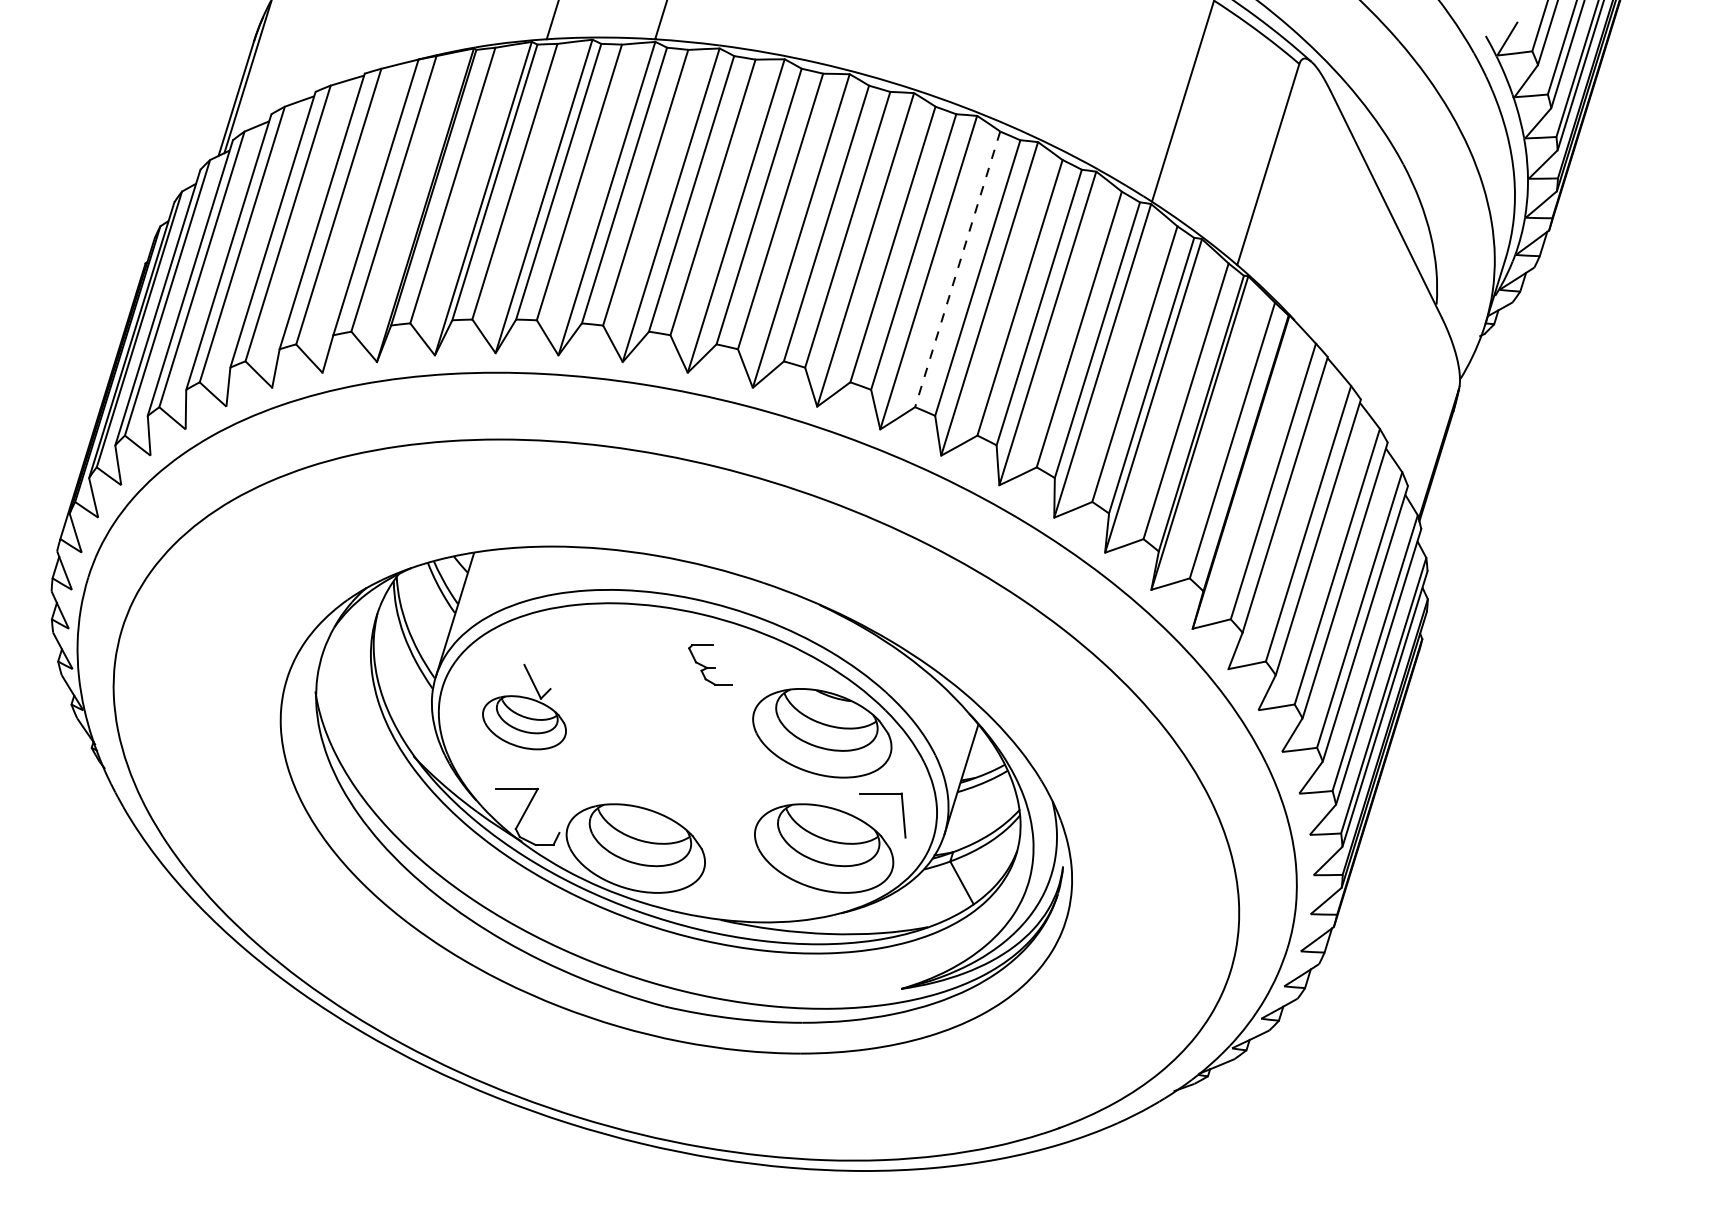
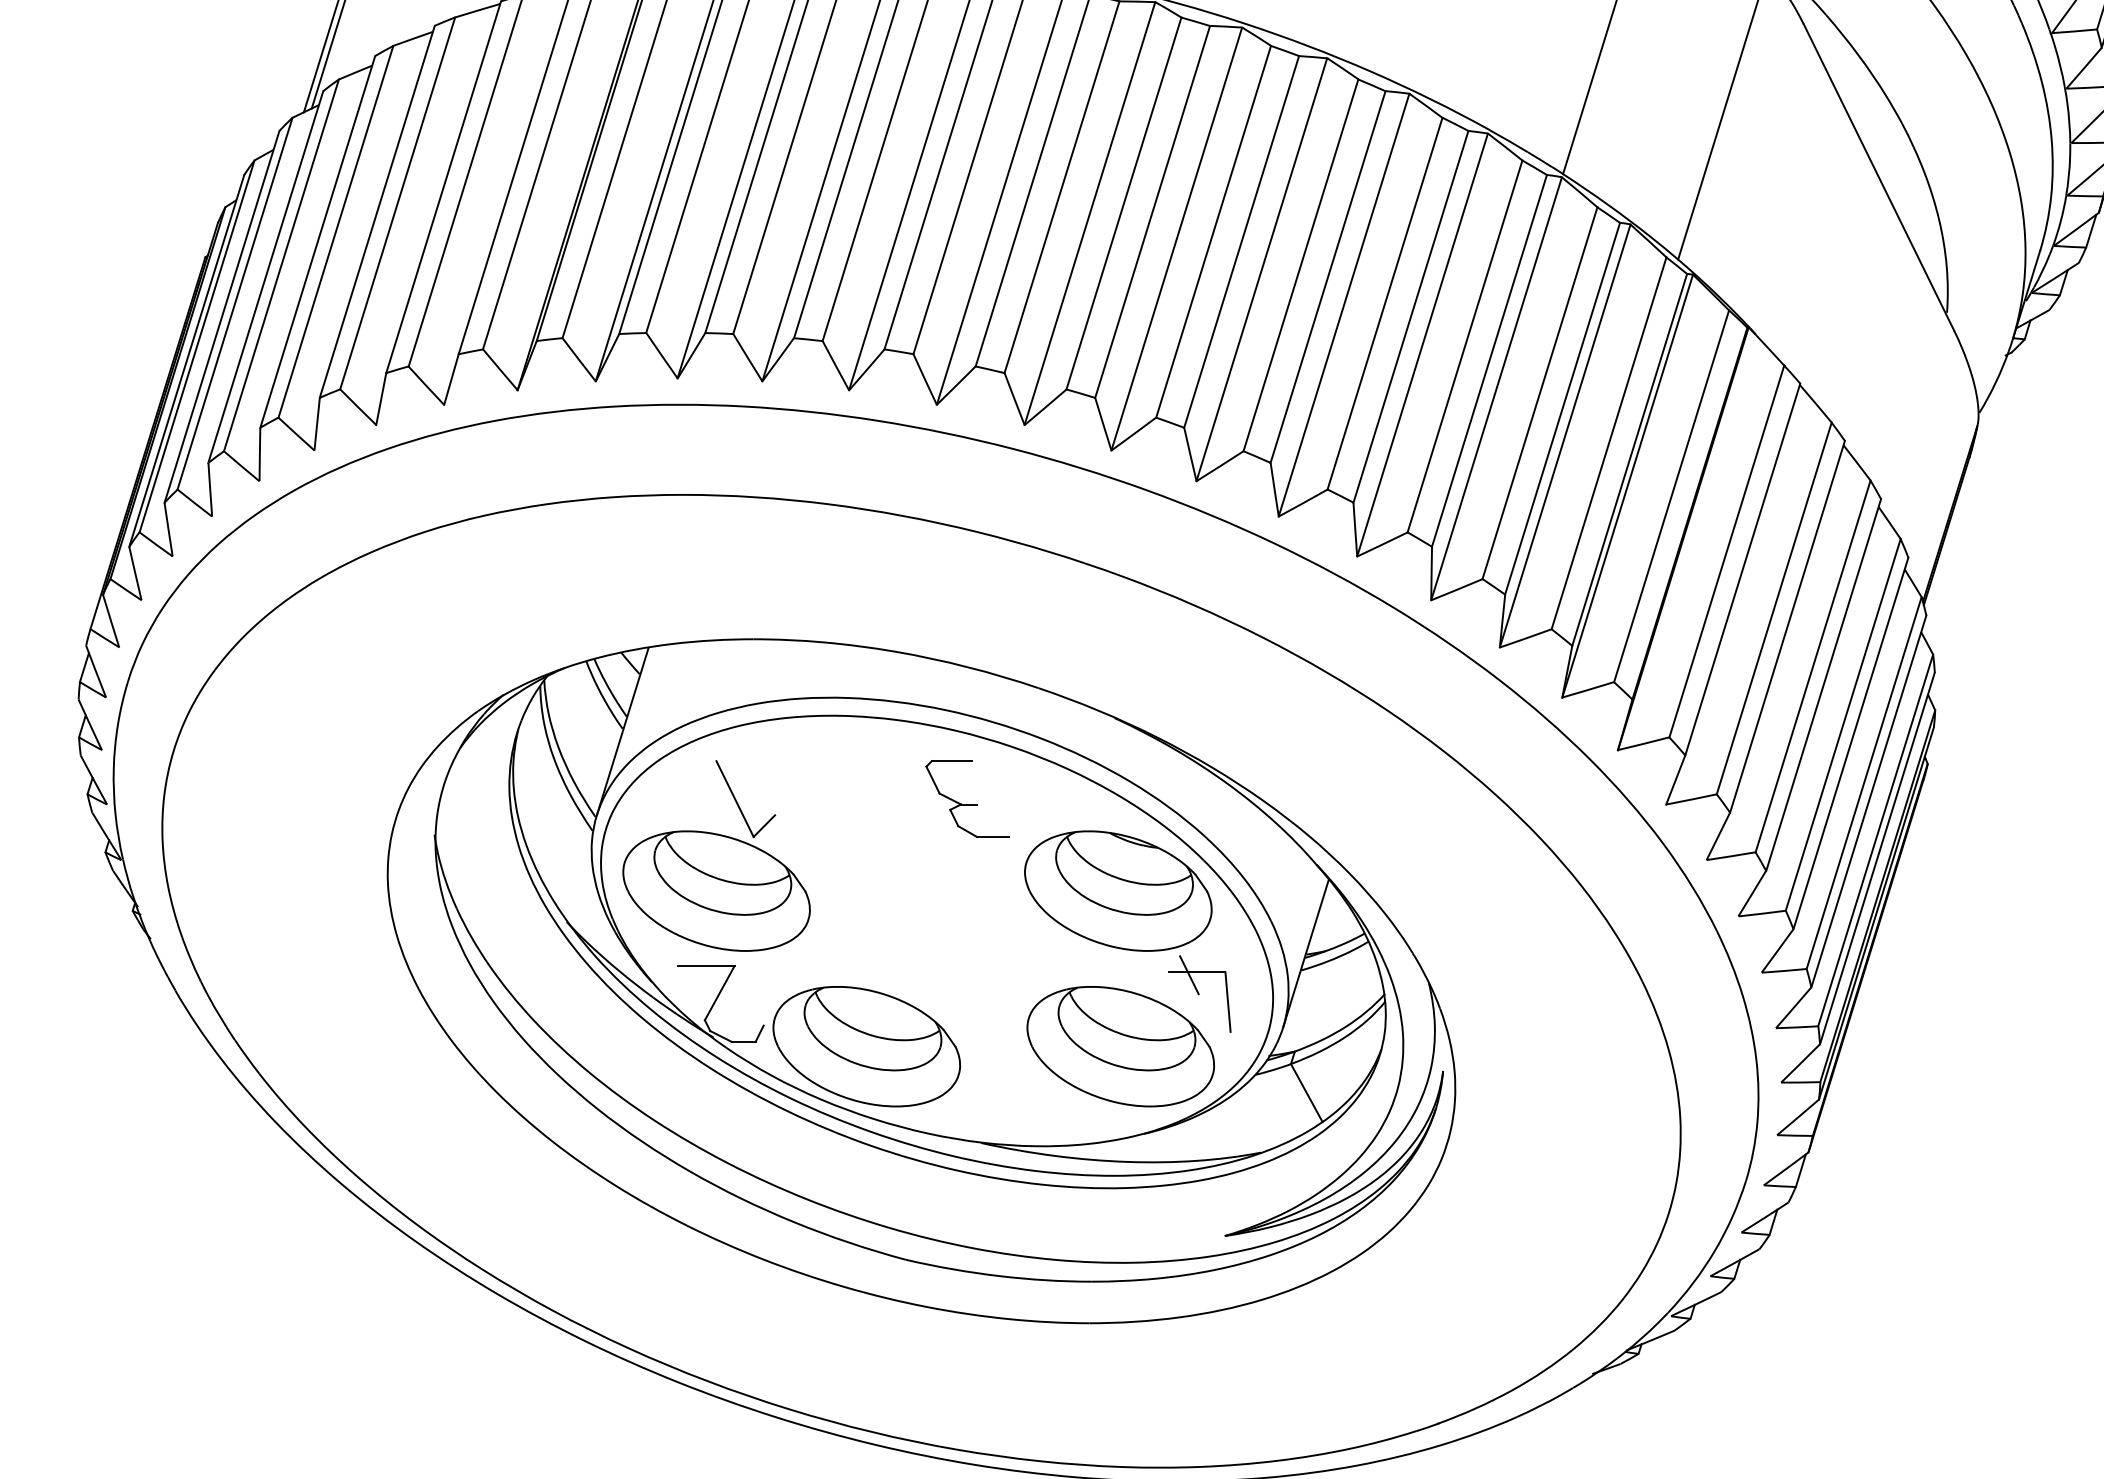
line: (957, 269) -> (1300, 265), dashed -> solid
part: (710, 665) -> (967, 799), size x1.43
part: (524, 706) -> (716, 855), size x1.67
line: (874, 795) -> (1188, 975), added

